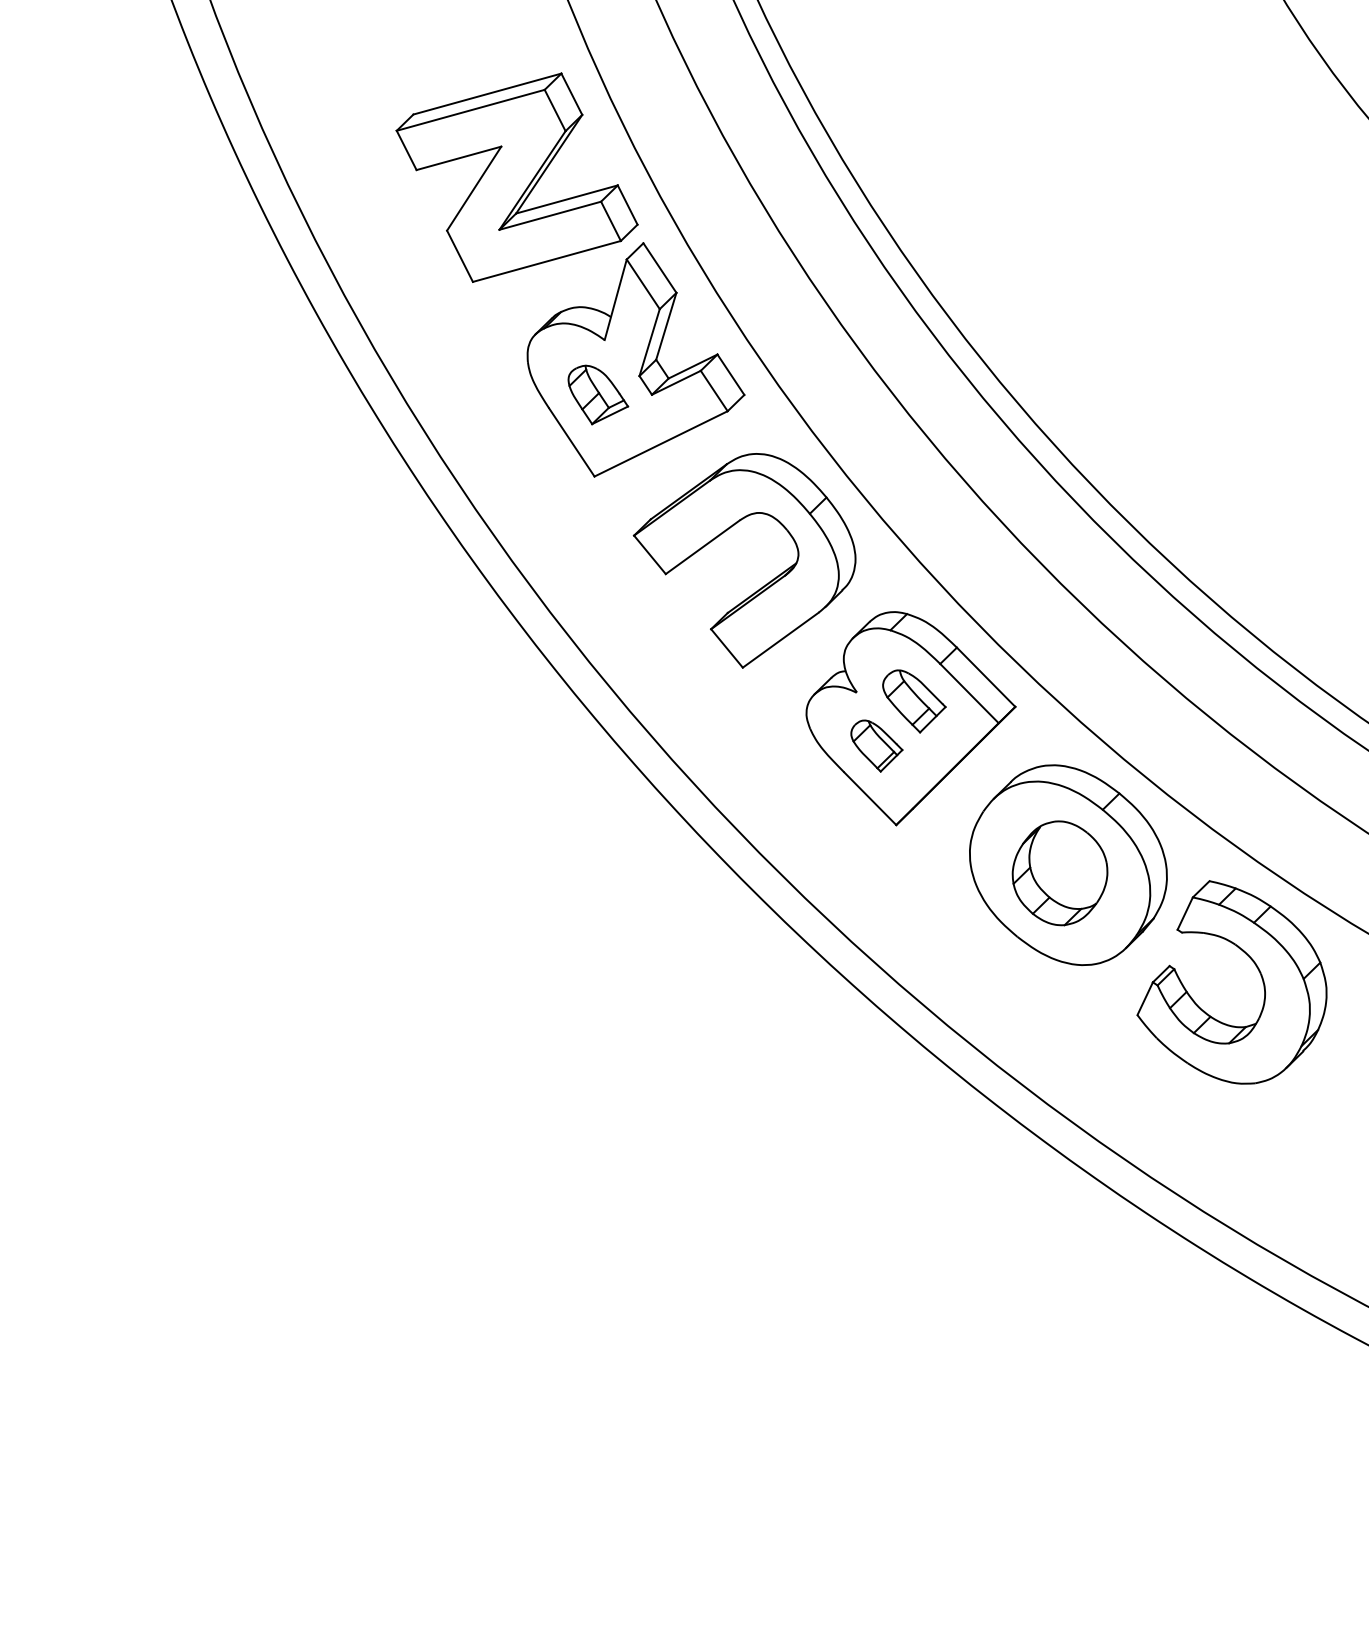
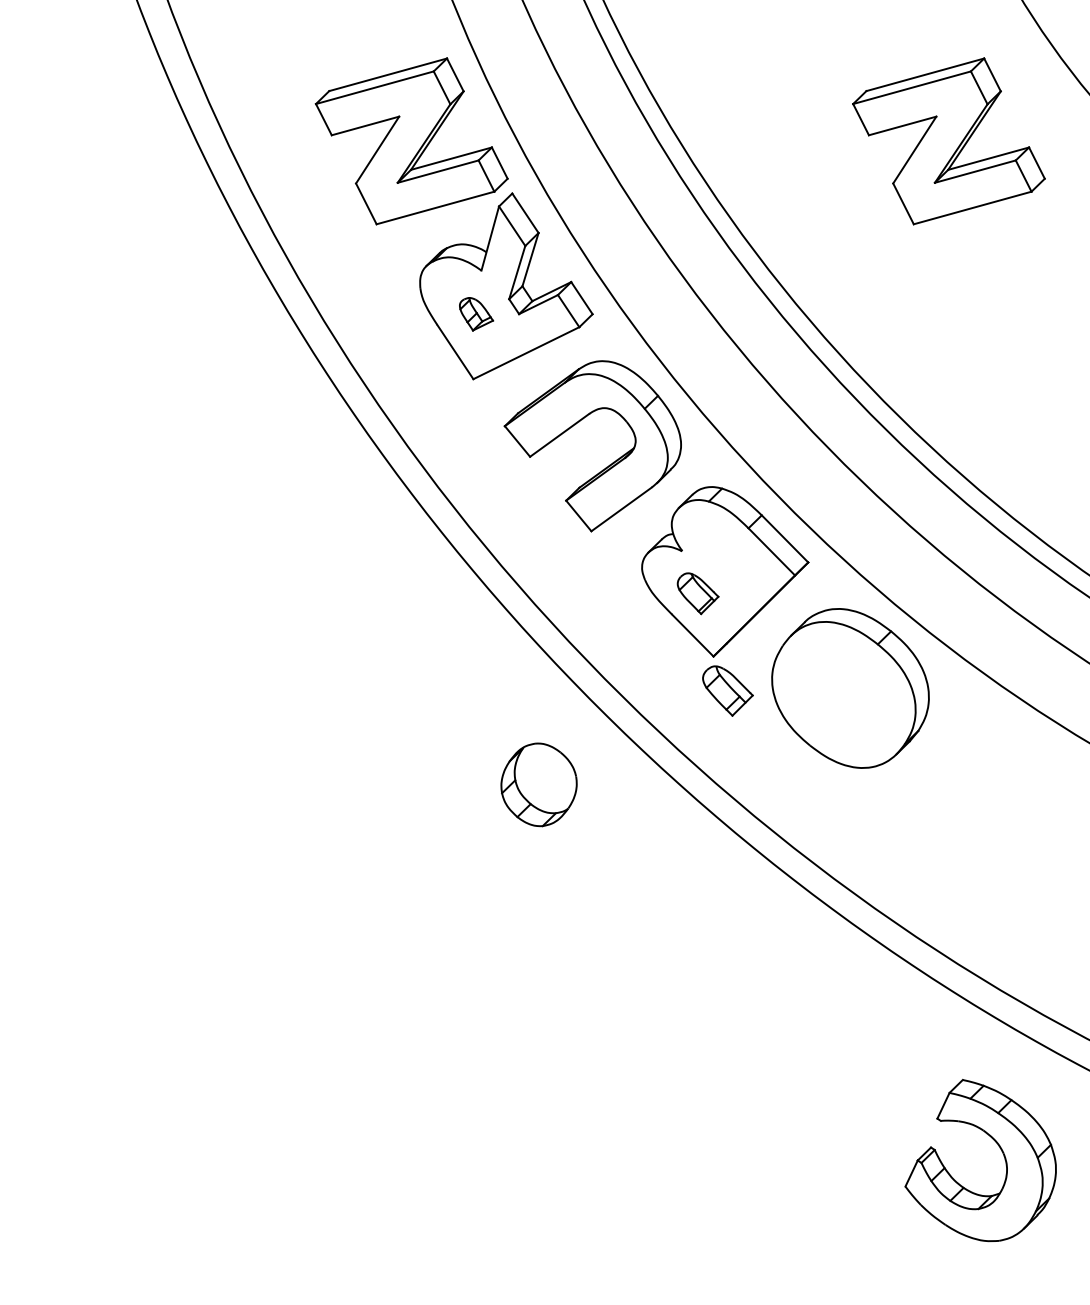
part: (1191, 177) -> (948, 141), added
part: (598, 394) -> (476, 313), size x0.7
part: (914, 701) -> (728, 691), moved
part: (1059, 873) -> (538, 785), moved
part: (1257, 969) -> (1000, 1150), moved

